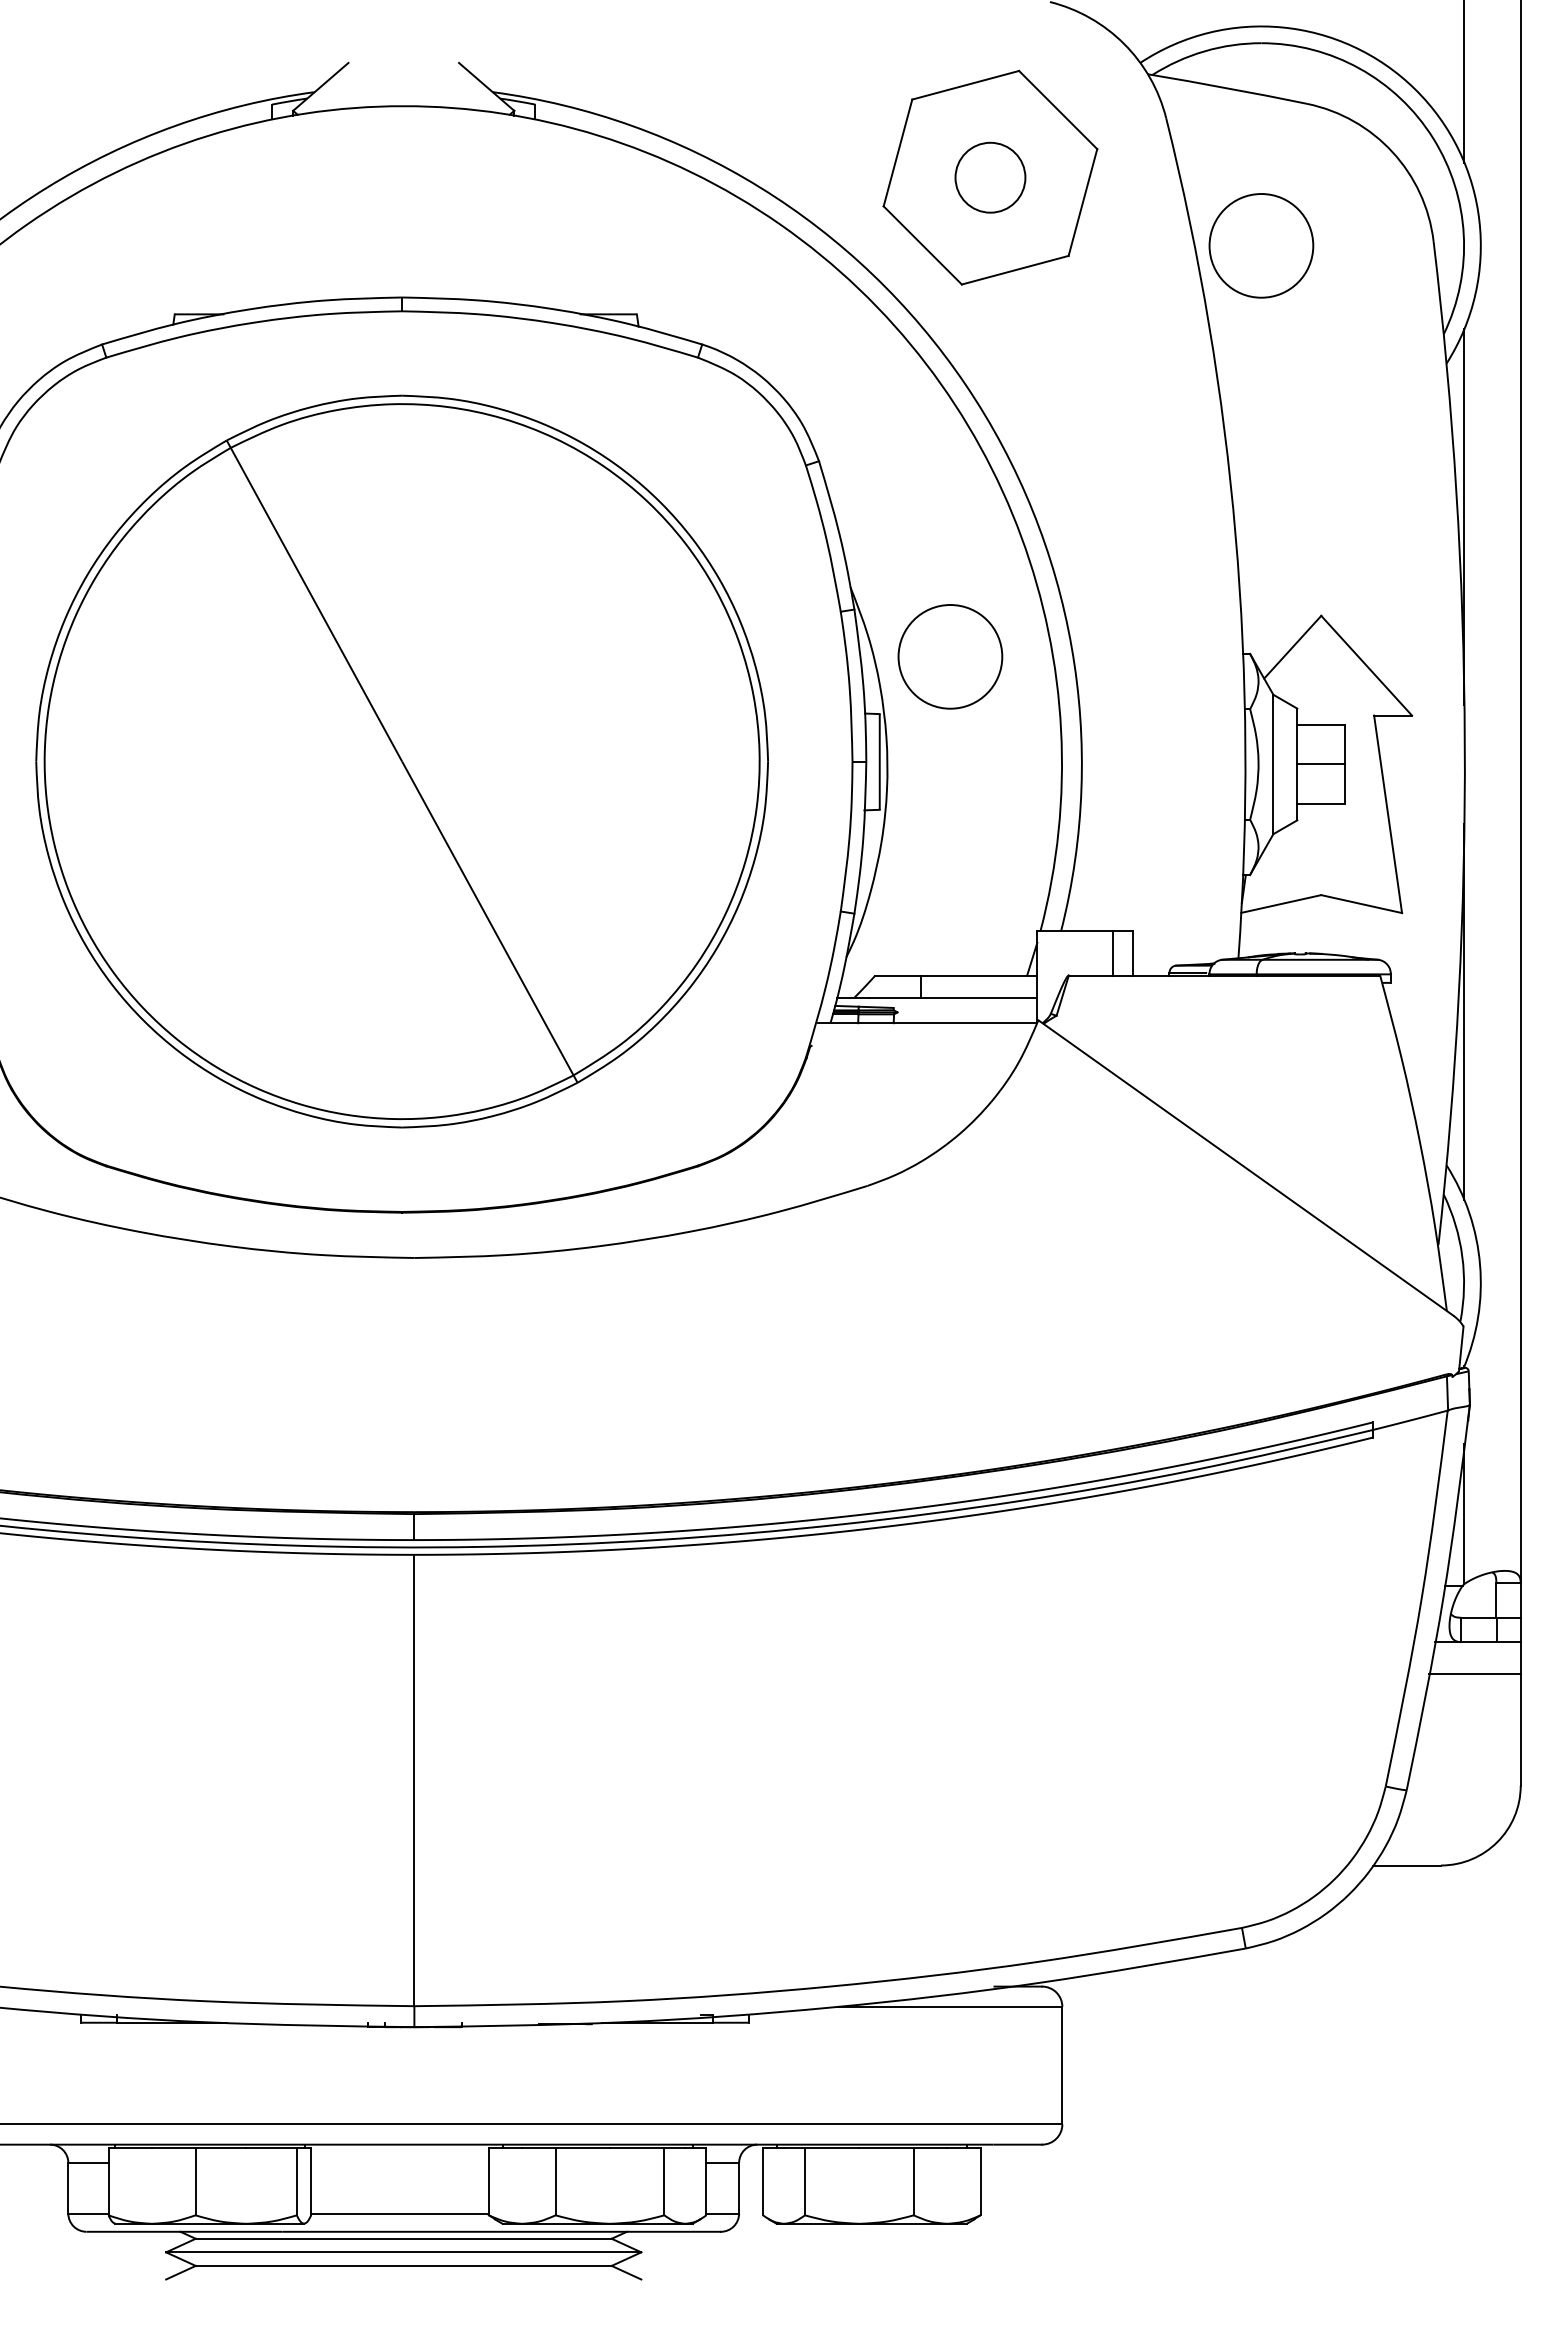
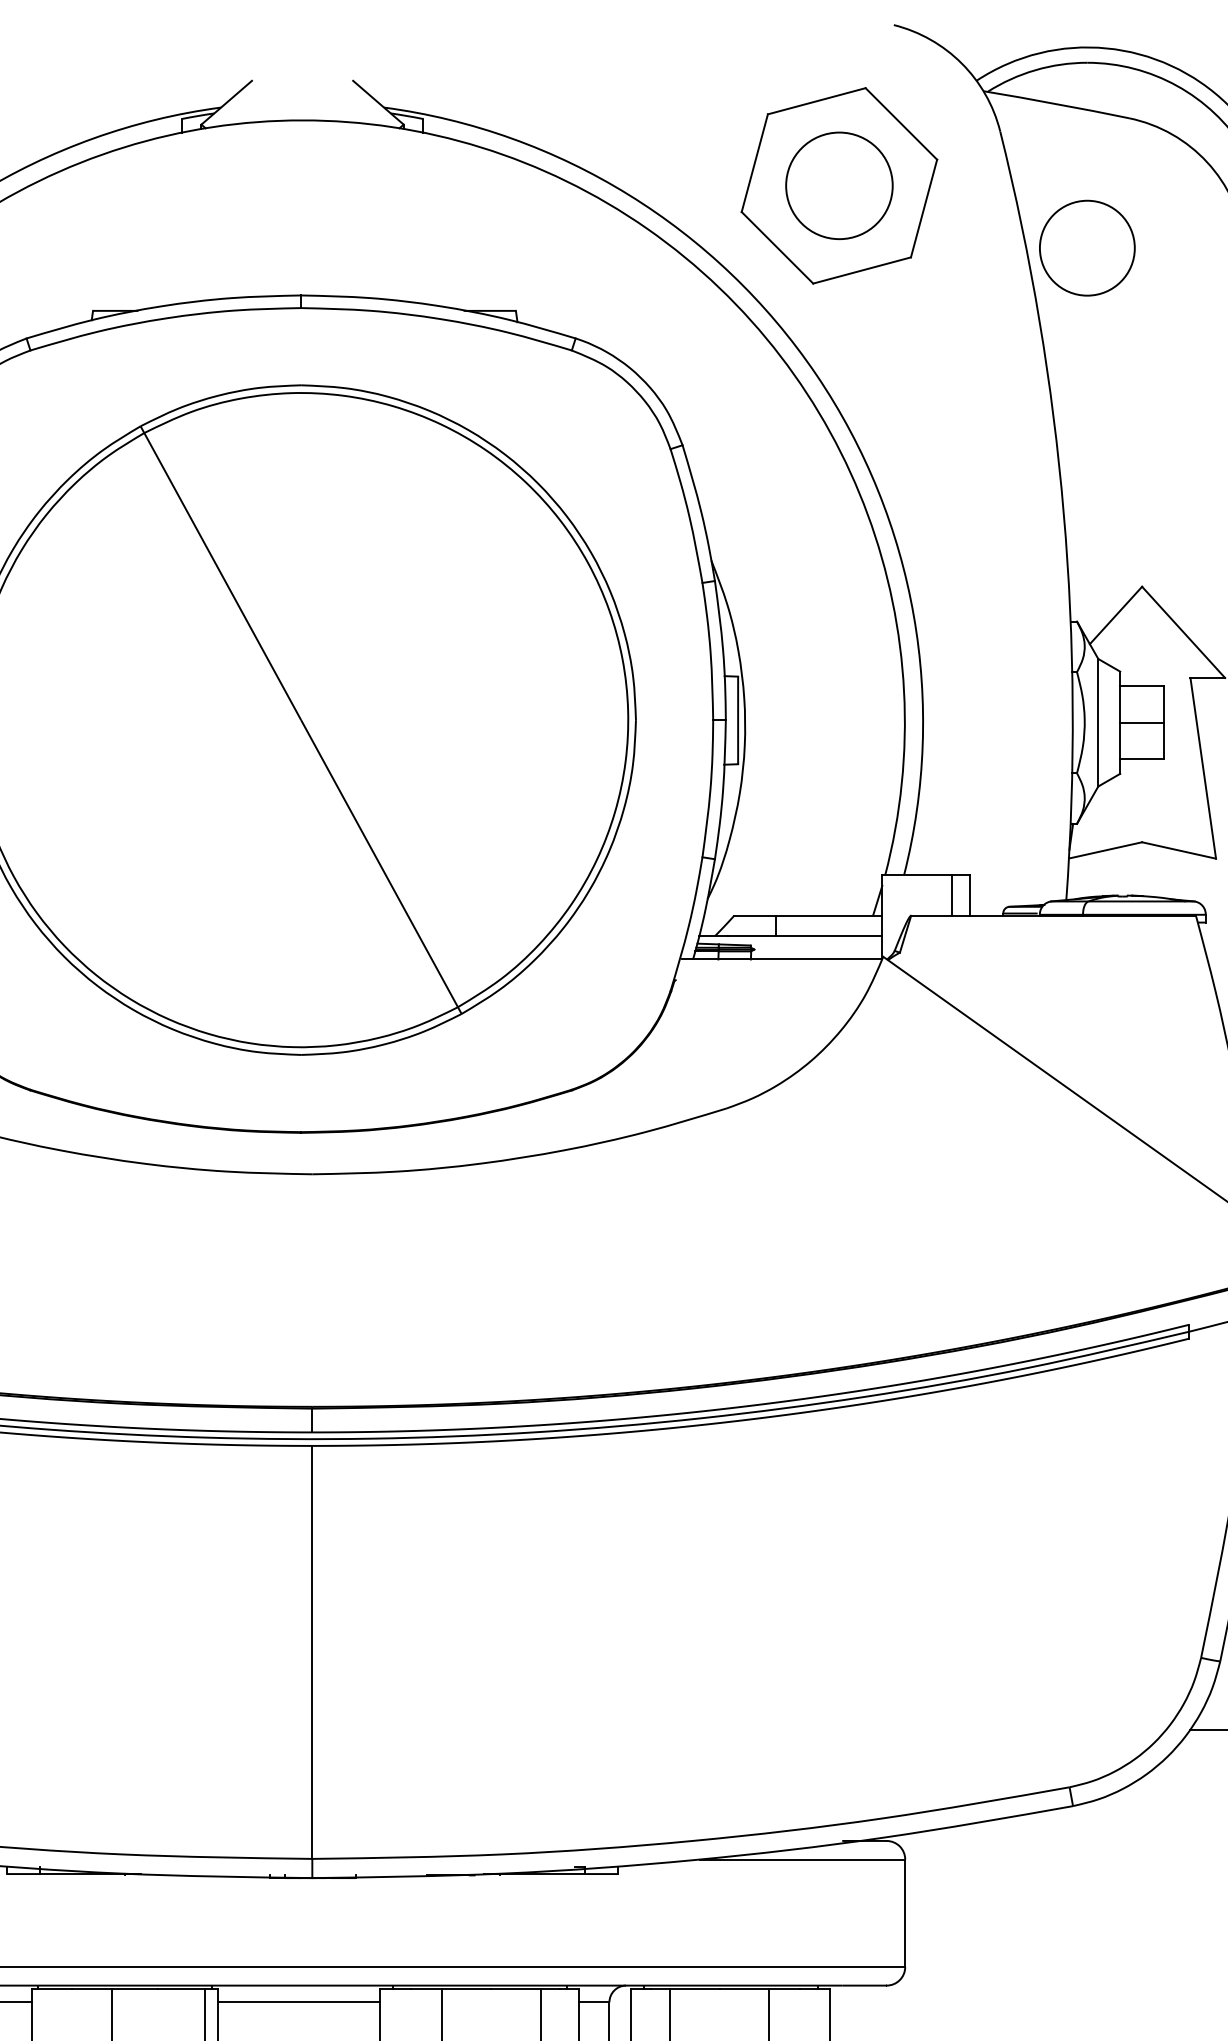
circle: (990, 177) -> (839, 185), size x1.67
circle: (950, 656) -> (802, 623), removed
line: (399, 2162) -> (298, 2001), added

